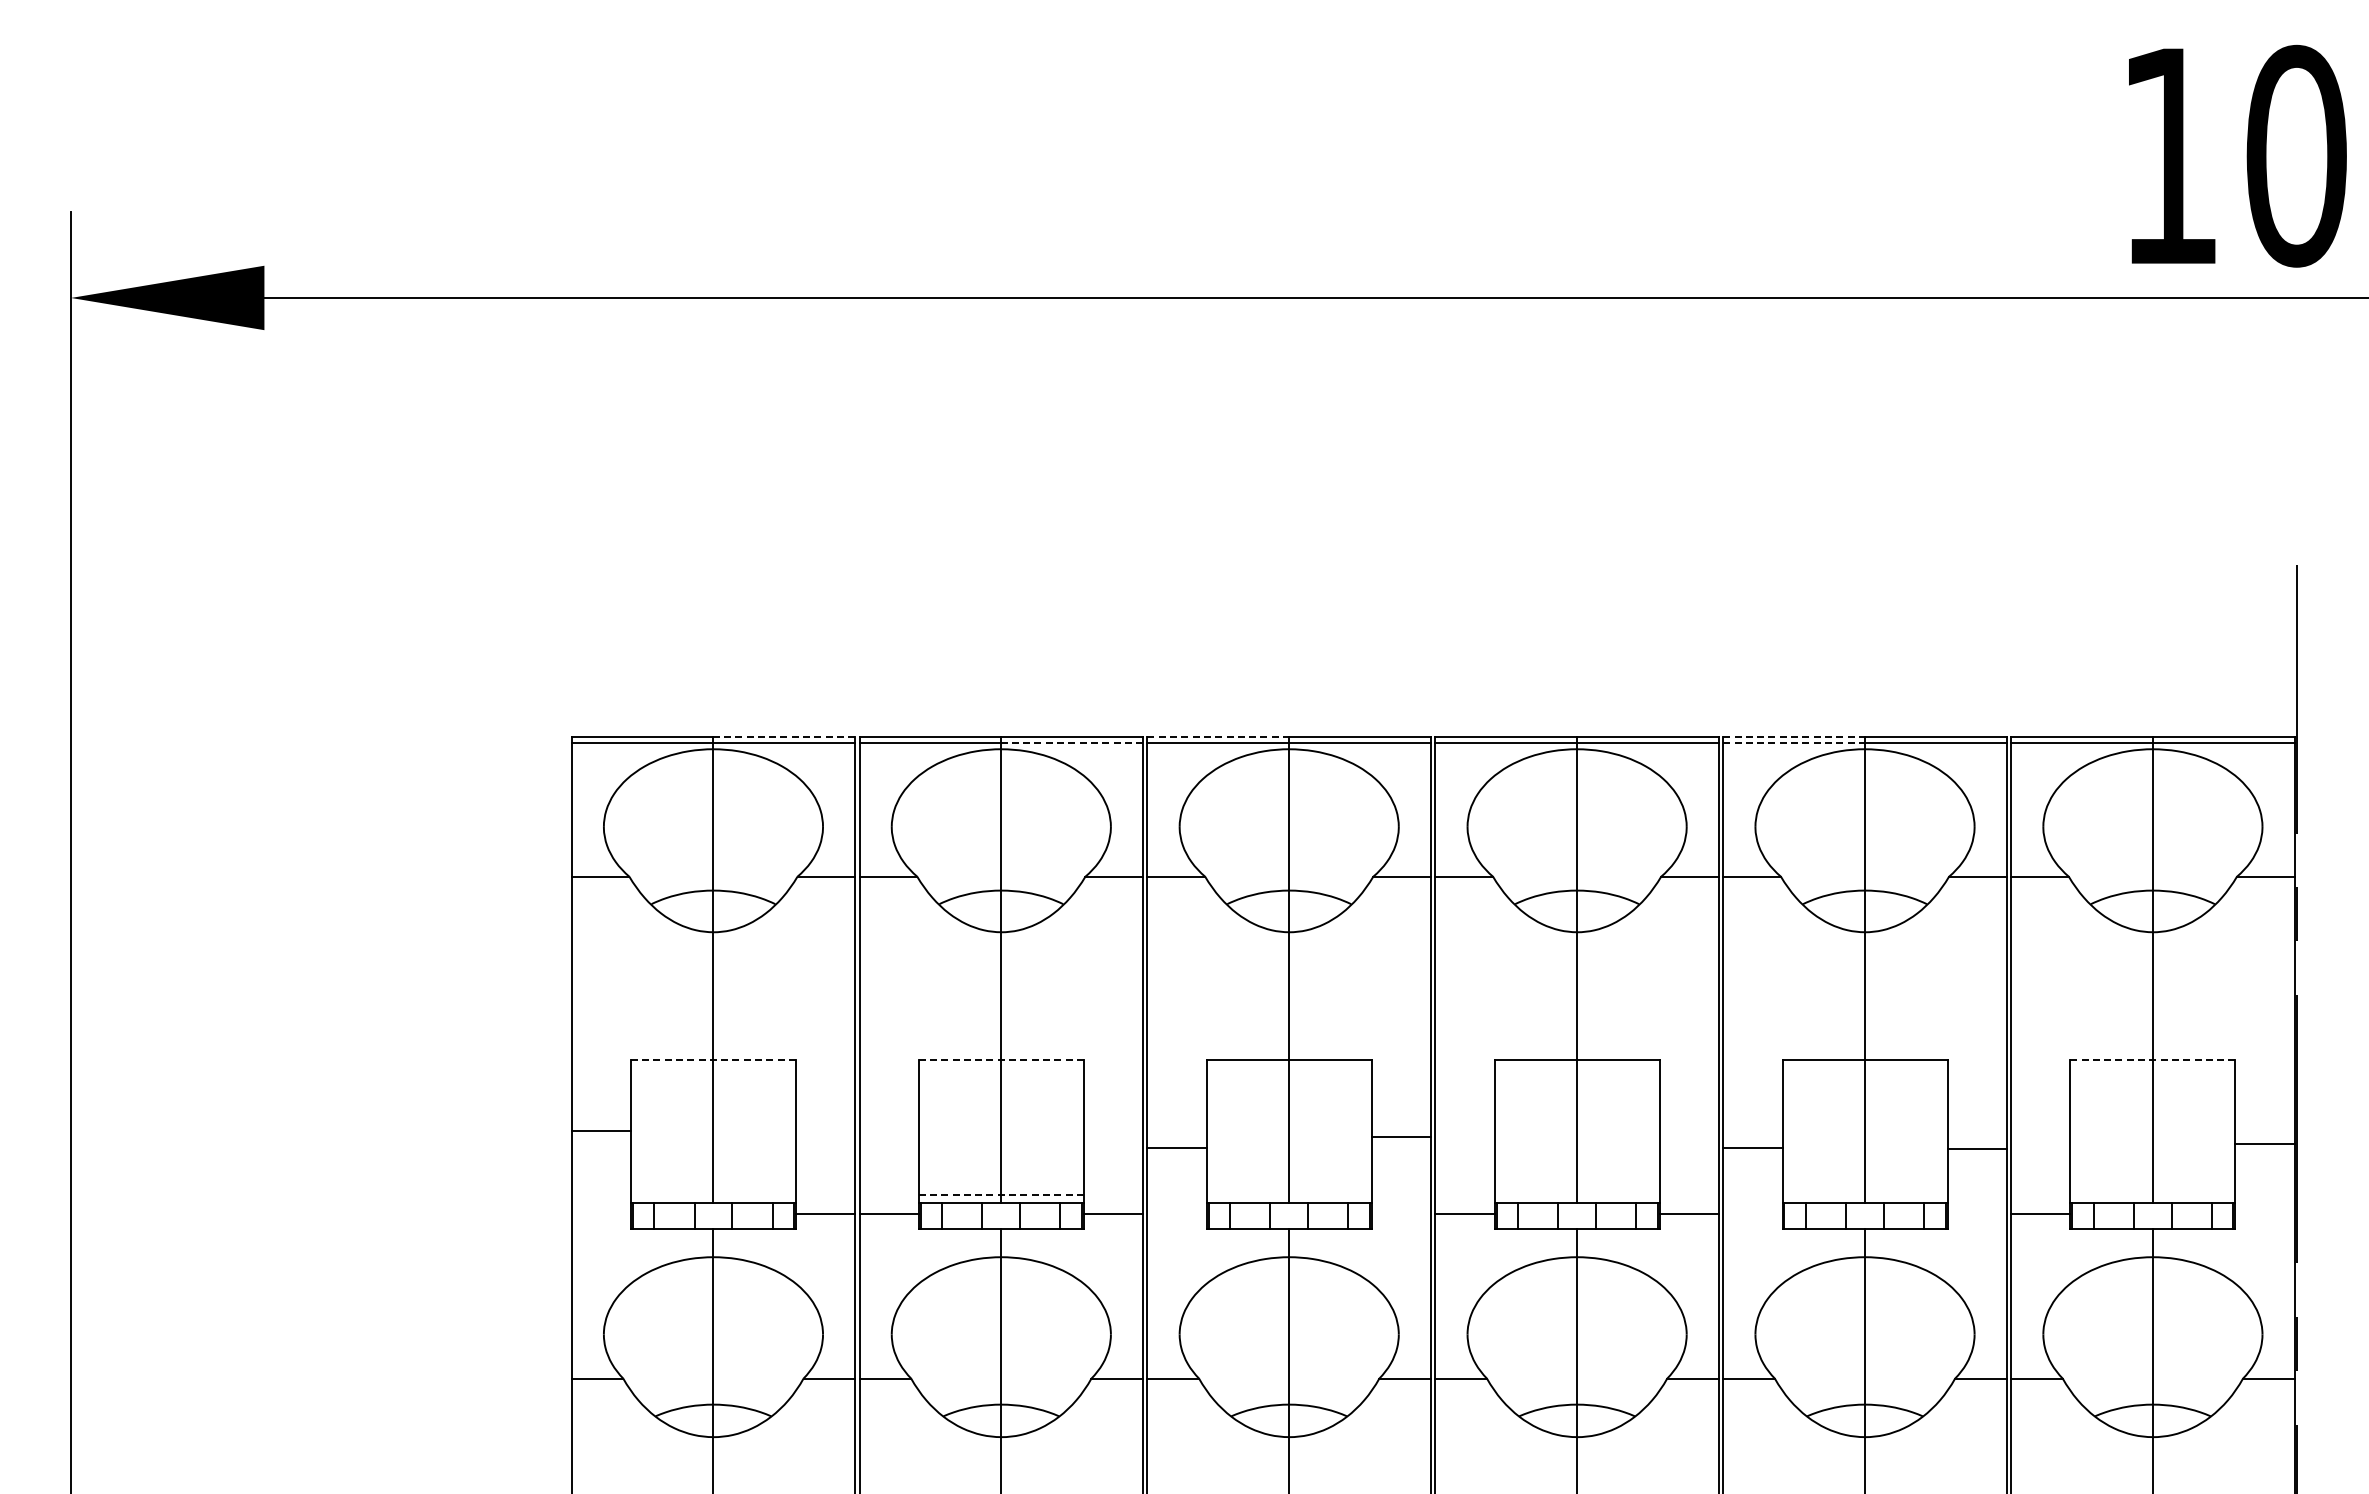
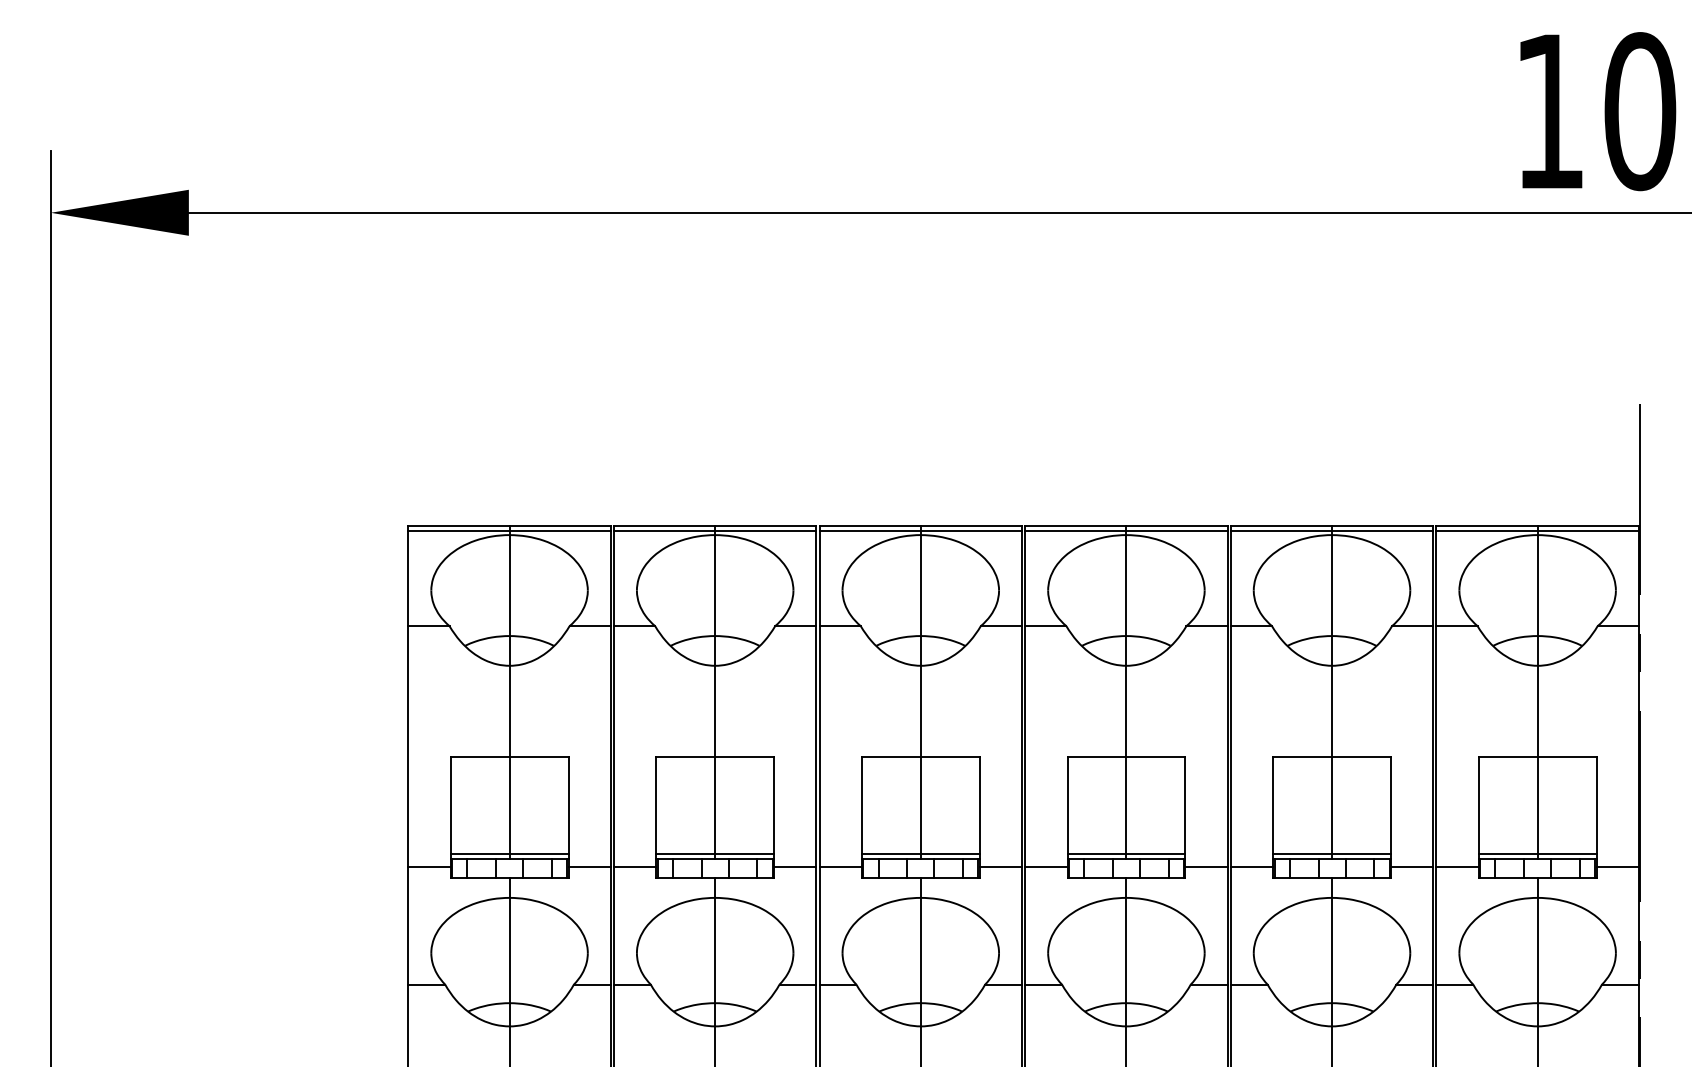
line: (784, 736) -> (560, 526), dashed -> solid
line: (1218, 736) -> (870, 526), dashed -> solid
line: (1794, 736) -> (1281, 526), dashed -> solid
line: (1072, 742) -> (766, 530), dashed -> solid
line: (1794, 742) -> (1281, 530), dashed -> solid
line: (713, 1060) -> (509, 757), dashed -> solid
line: (1001, 1060) -> (715, 757), dashed -> solid
line: (2152, 1060) -> (1537, 757), dashed -> solid
line: (600, 1130) -> (428, 866), moved
line: (1401, 1136) -> (1000, 866), moved
line: (2264, 1143) -> (1617, 866), moved
line: (1176, 1147) -> (840, 866), moved
line: (1752, 1147) -> (1251, 866), moved
line: (1976, 1148) -> (1411, 866), moved
line: (712, 1195) -> (508, 853), added
line: (1001, 1195) -> (715, 853), dashed -> solid
line: (1288, 1195) -> (920, 853), added
line: (1576, 1195) -> (1125, 853), added
line: (1864, 1195) -> (1331, 853), added
line: (2152, 1195) -> (1537, 853), added

